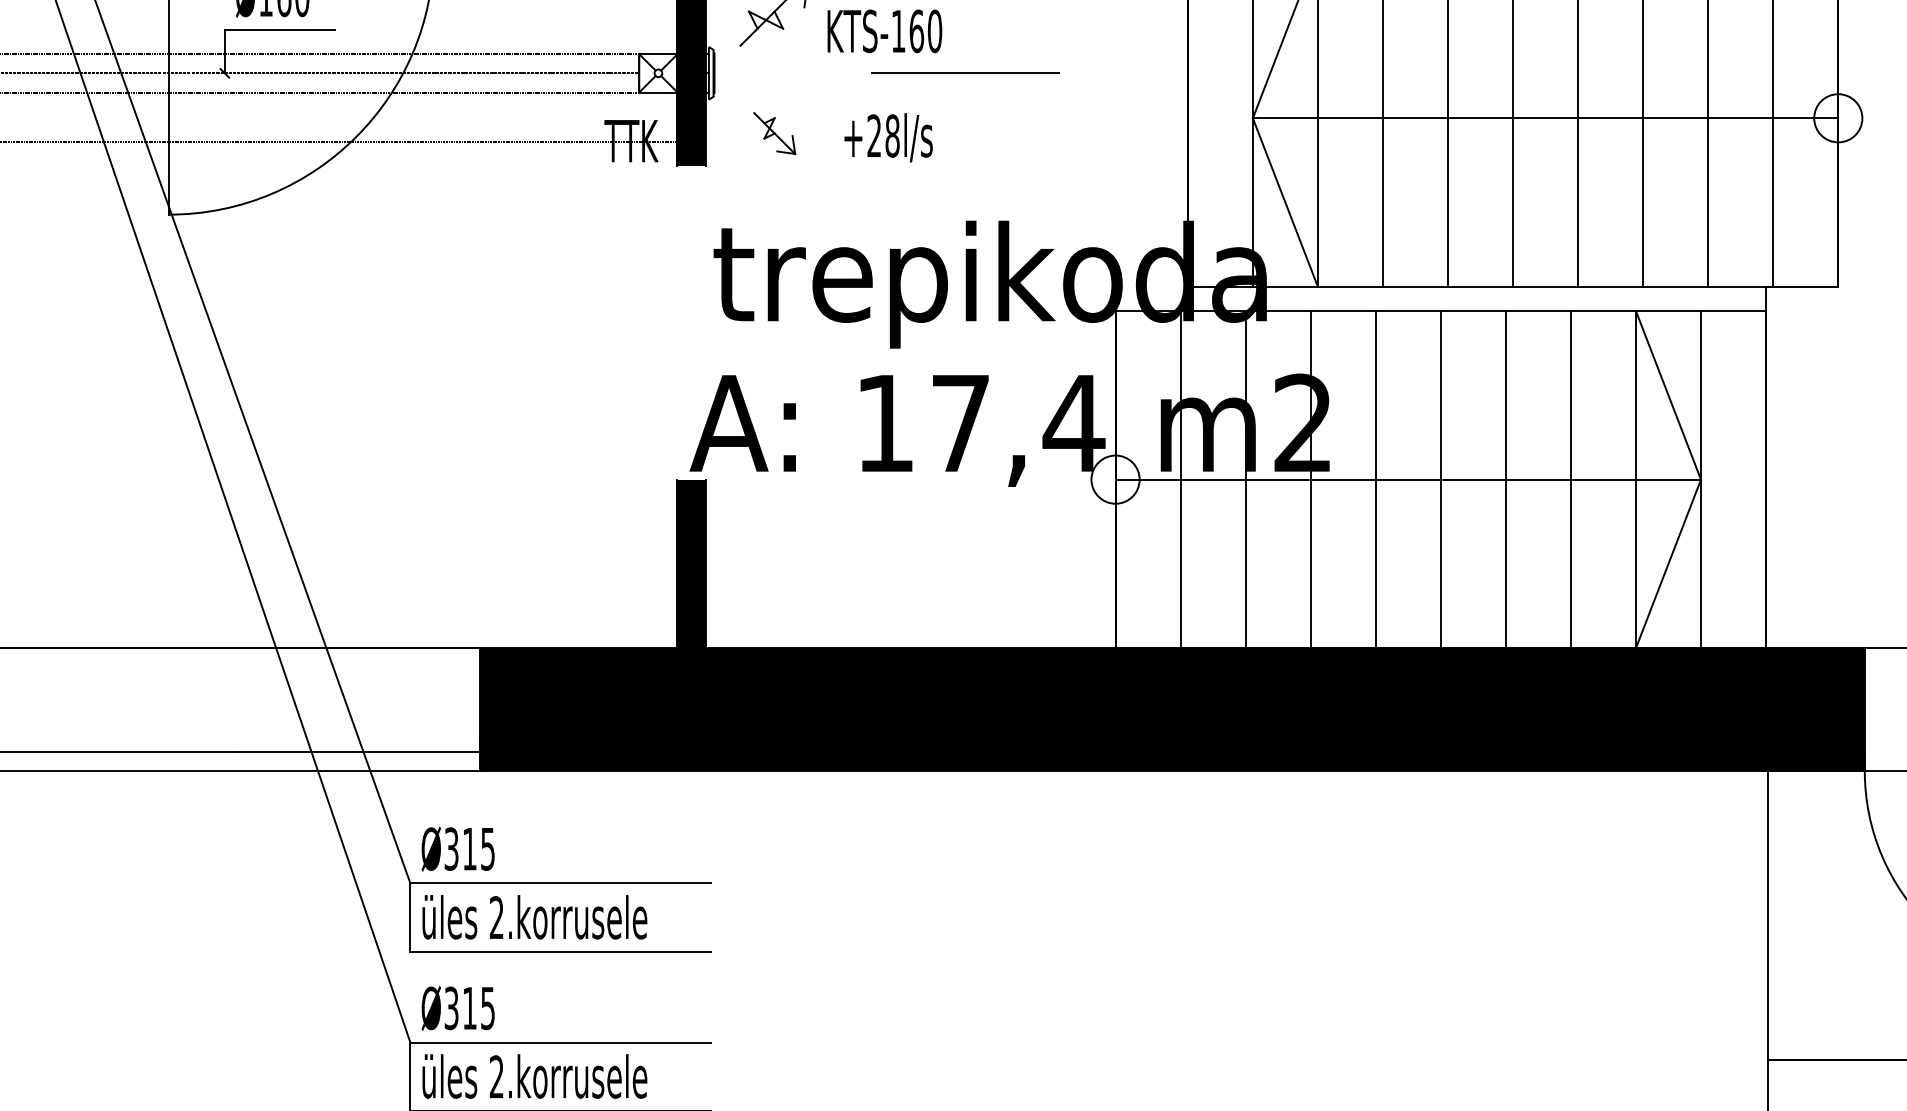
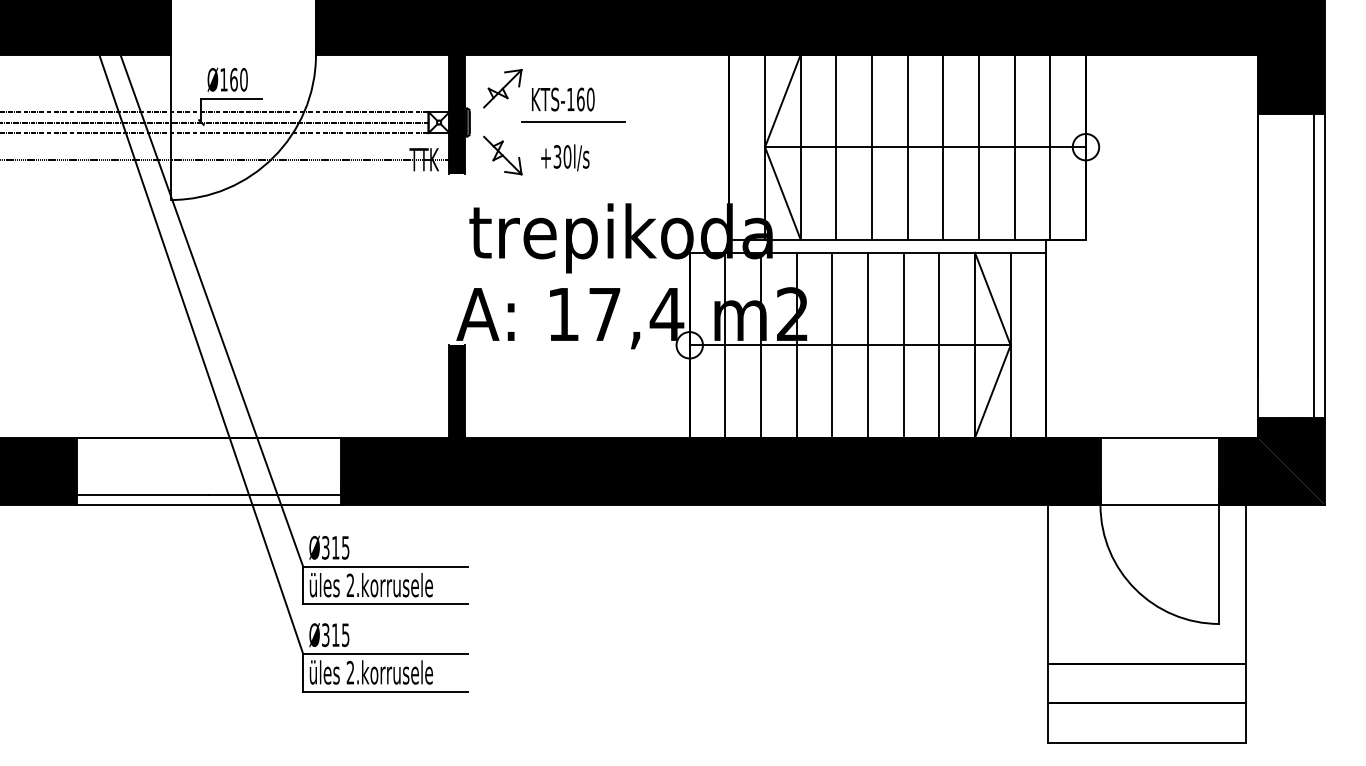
line: (965, 71) -> (573, 121), moved
part: (773, 133) -> (502, 155), size x1.67
text: (883, 135) -> (562, 156), +28l/s -> +30l/s

